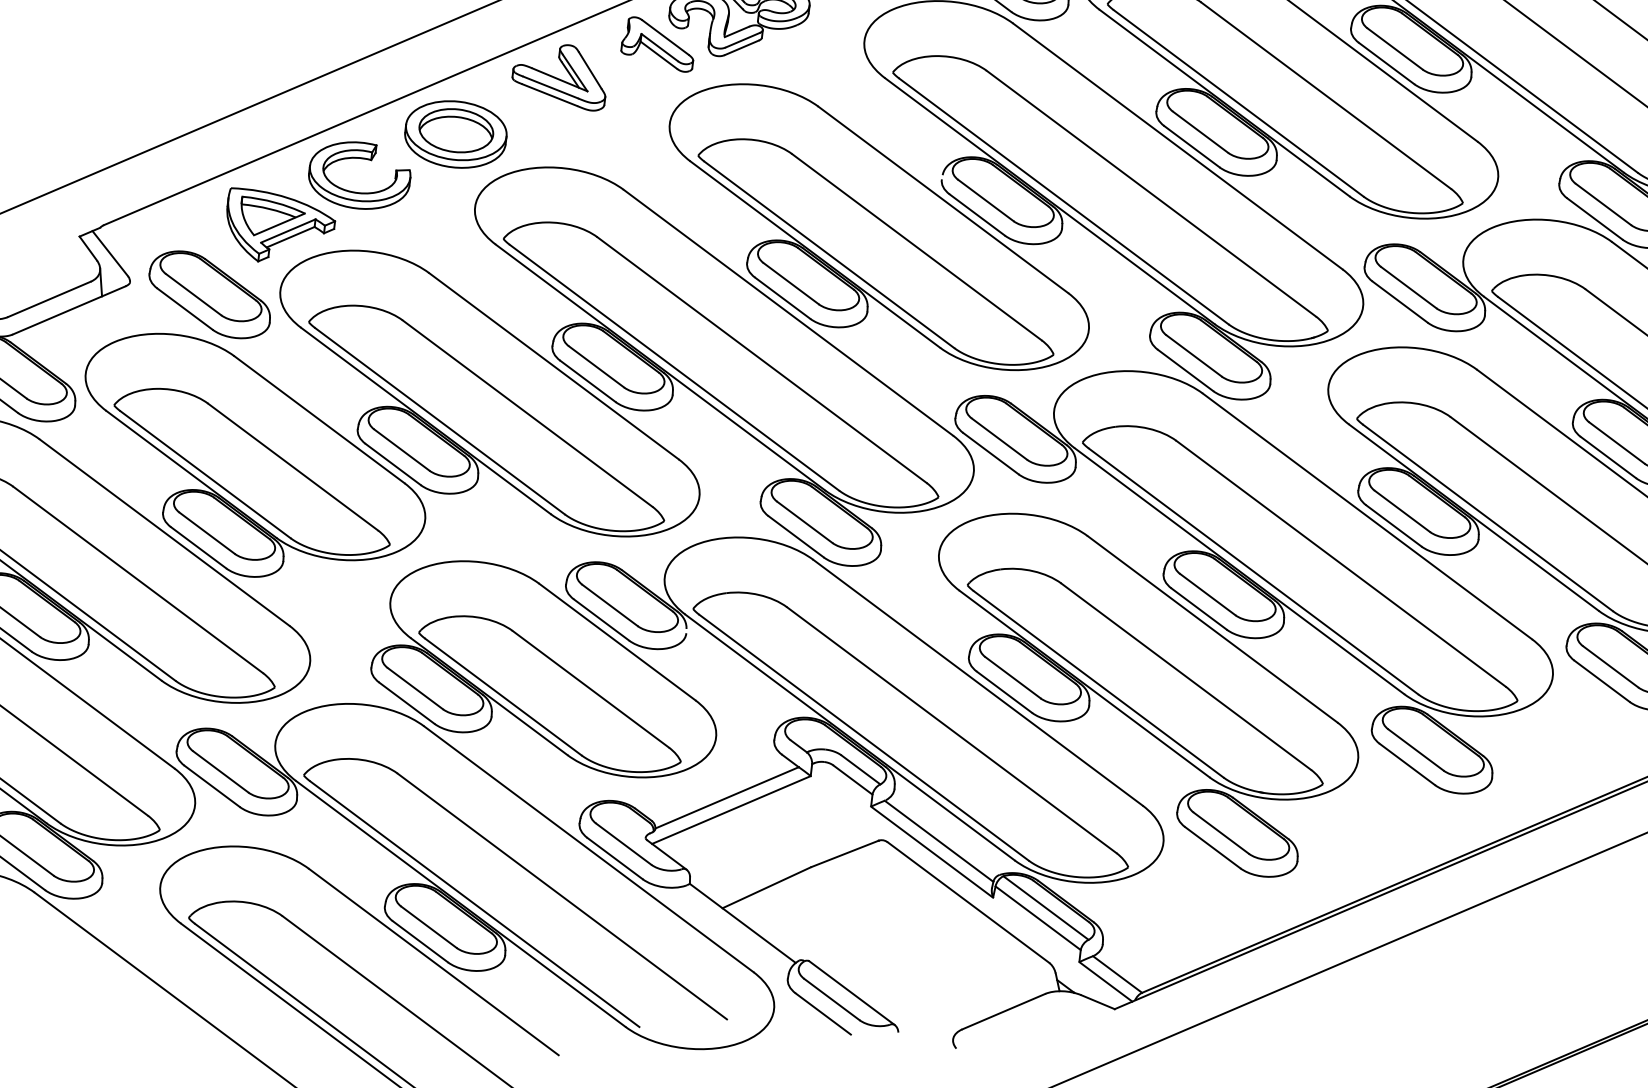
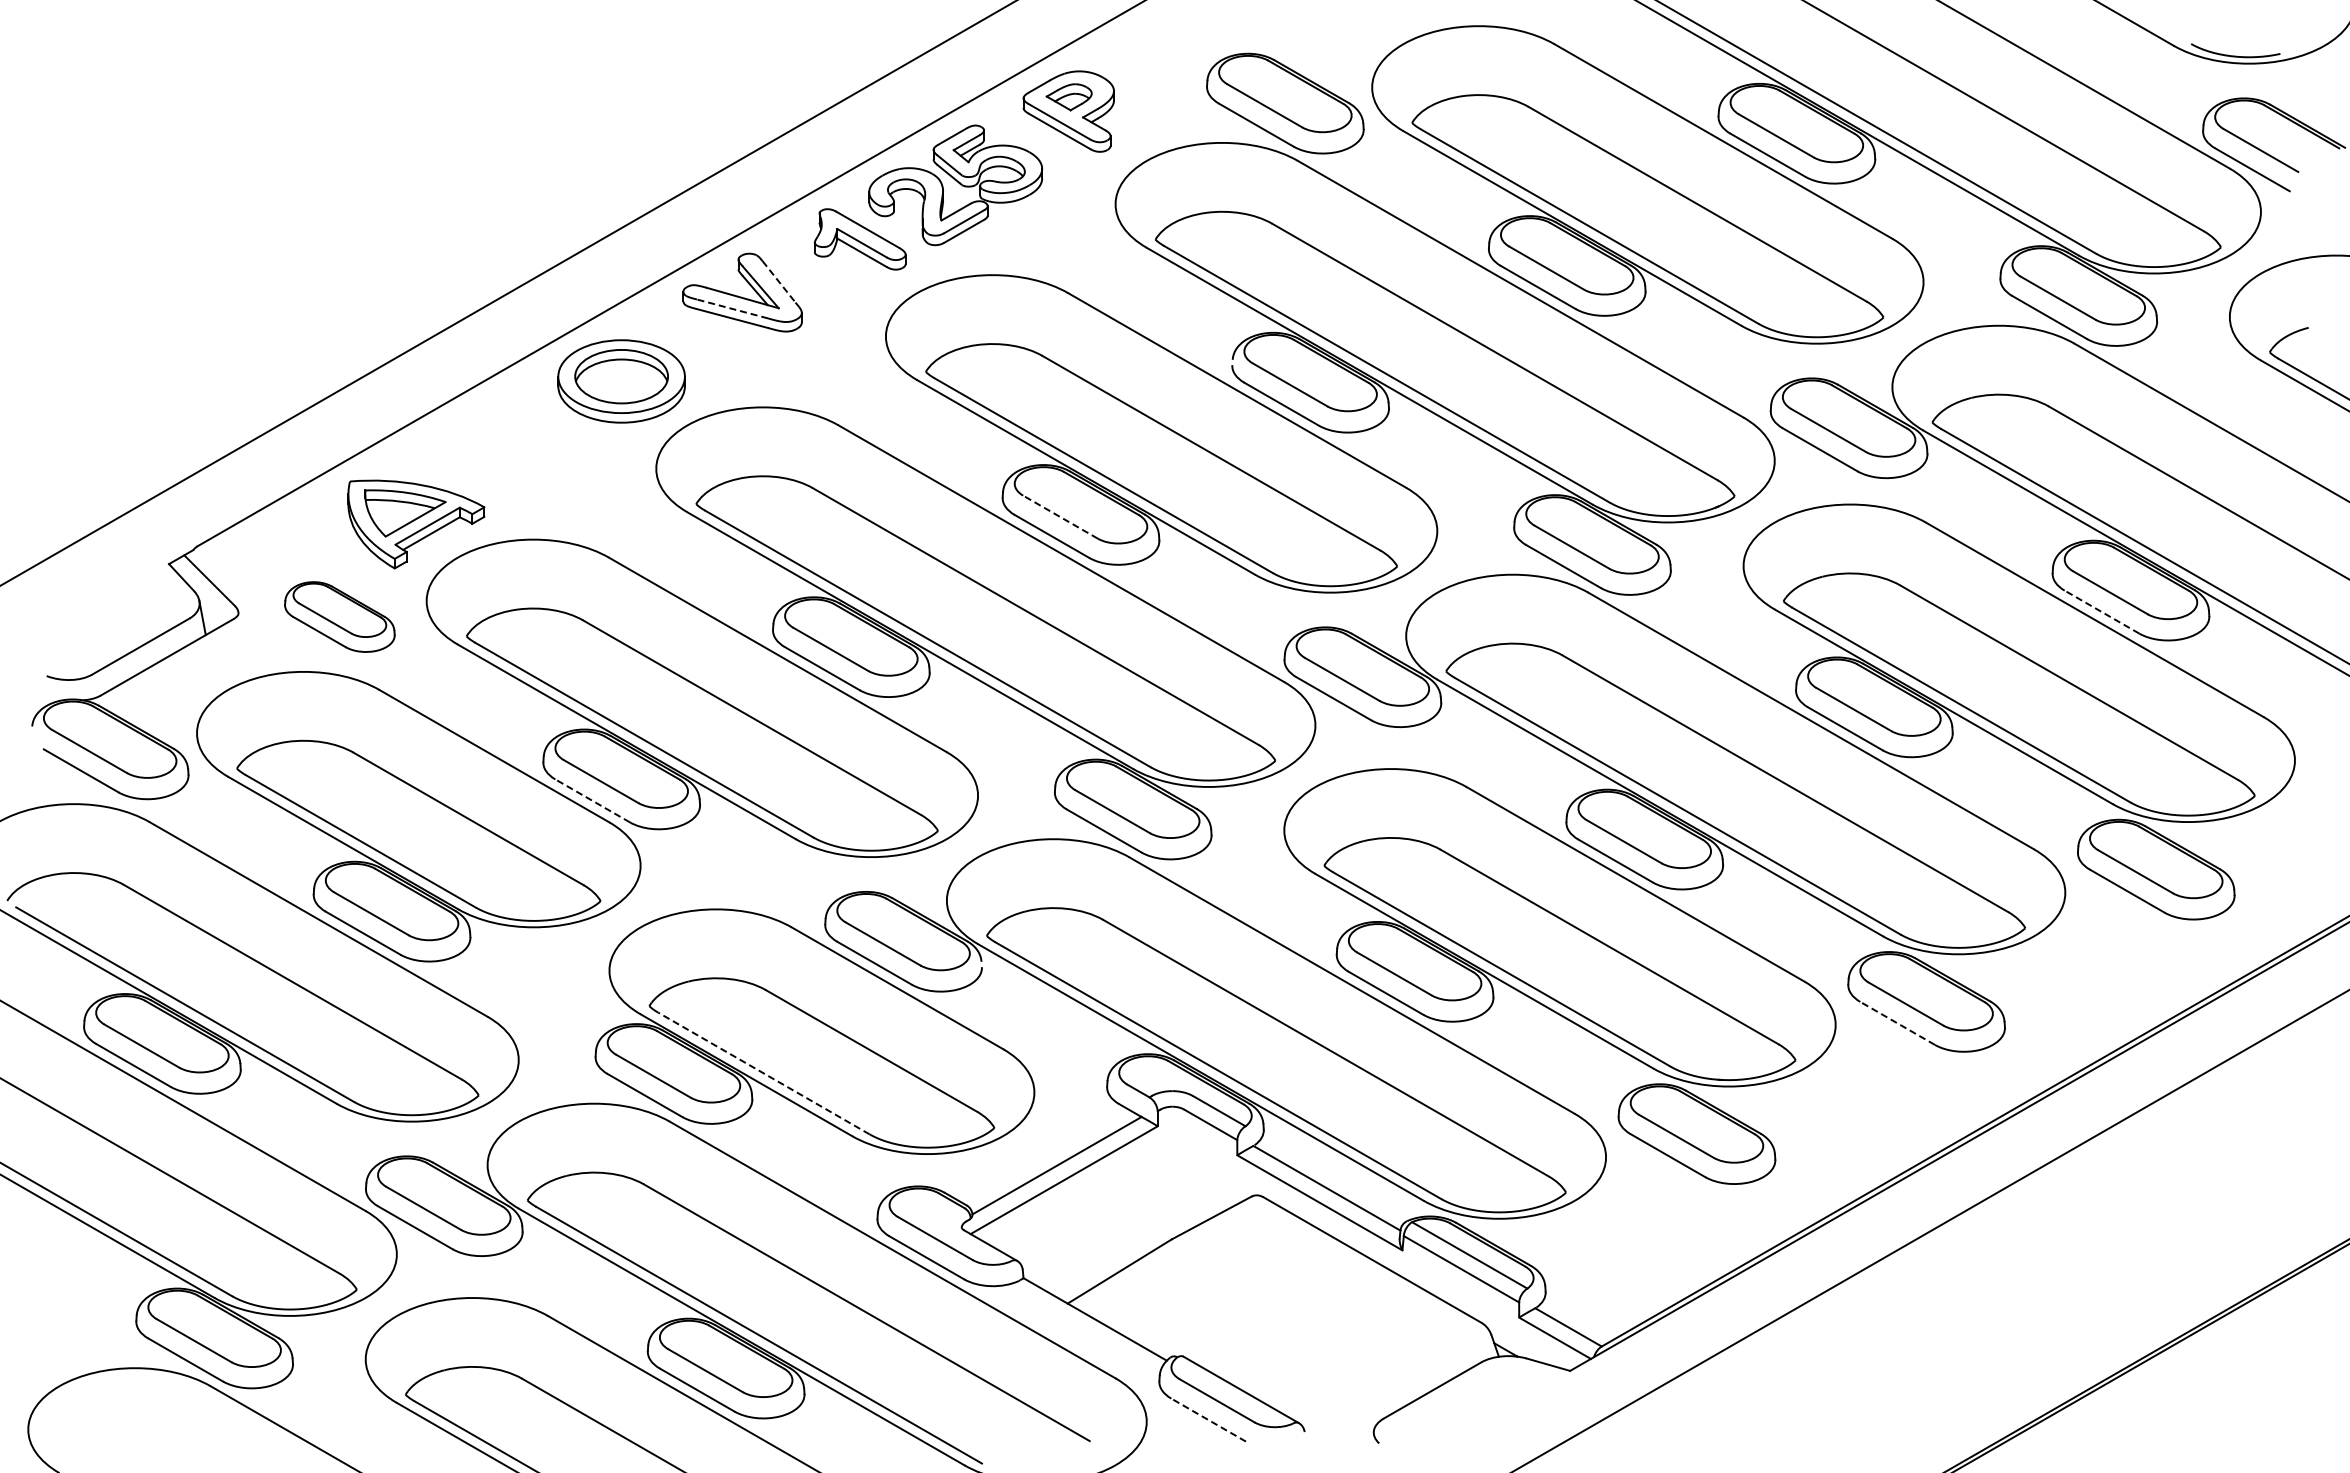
line: (590, 70) -> (779, 282), solid -> dashed
line: (550, 87) -> (732, 308), solid -> dashed
part: (361, 158) -> (508, 425), removed
line: (791, 283) -> (1060, 516), solid -> dashed
part: (209, 294) -> (339, 616), size x0.7
line: (1608, 457) -> (2101, 611), solid -> dashed
line: (393, 464) -> (592, 800), solid -> dashed
line: (502, 696) -> (763, 1073), solid -> dashed
line: (1407, 764) -> (1897, 1023), solid -> dashed
line: (823, 1013) -> (1208, 1419), solid -> dashed

